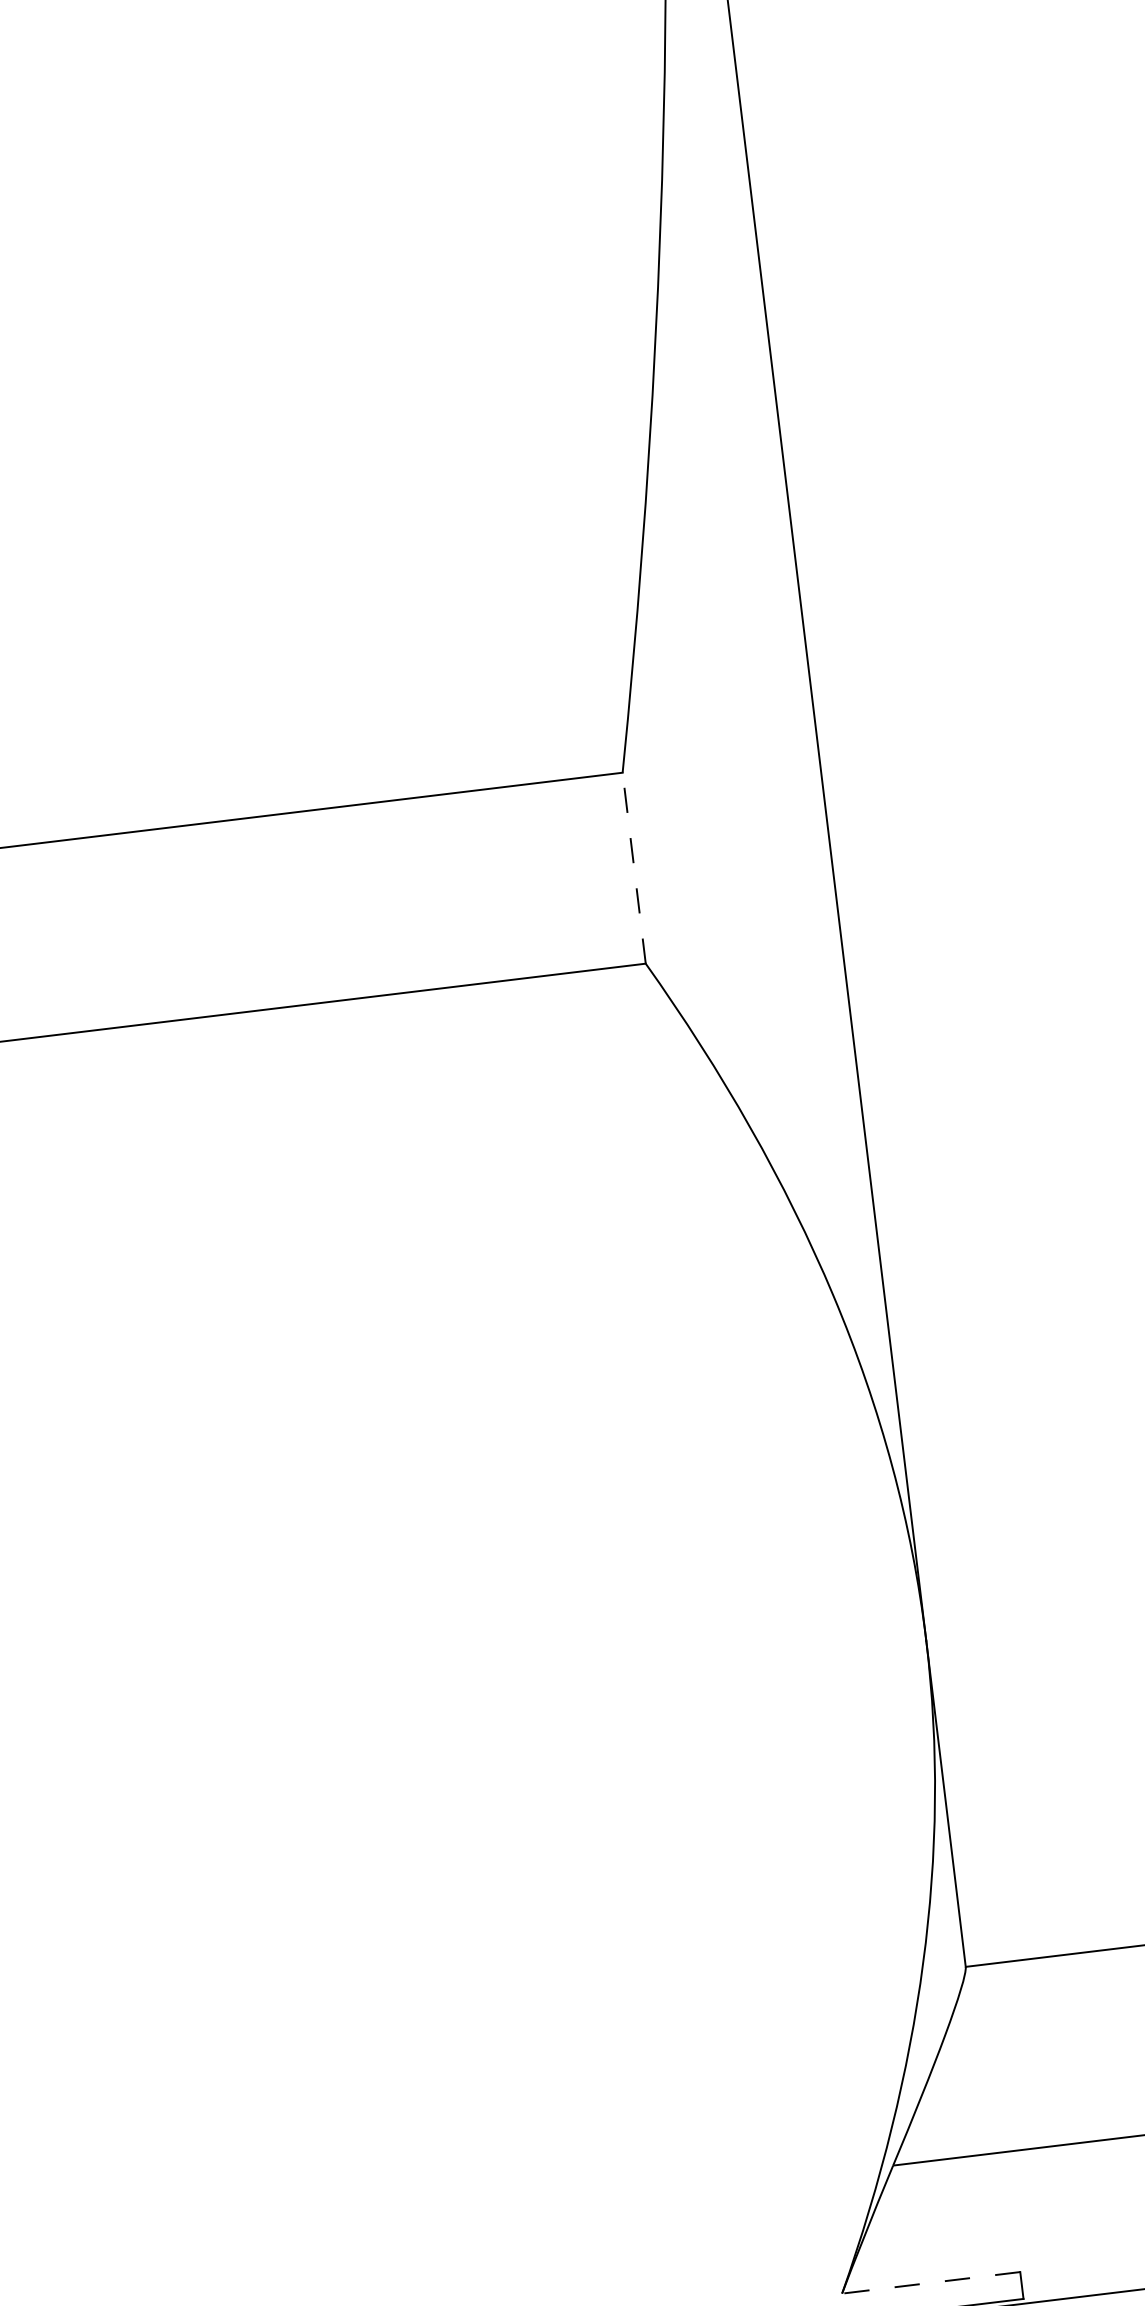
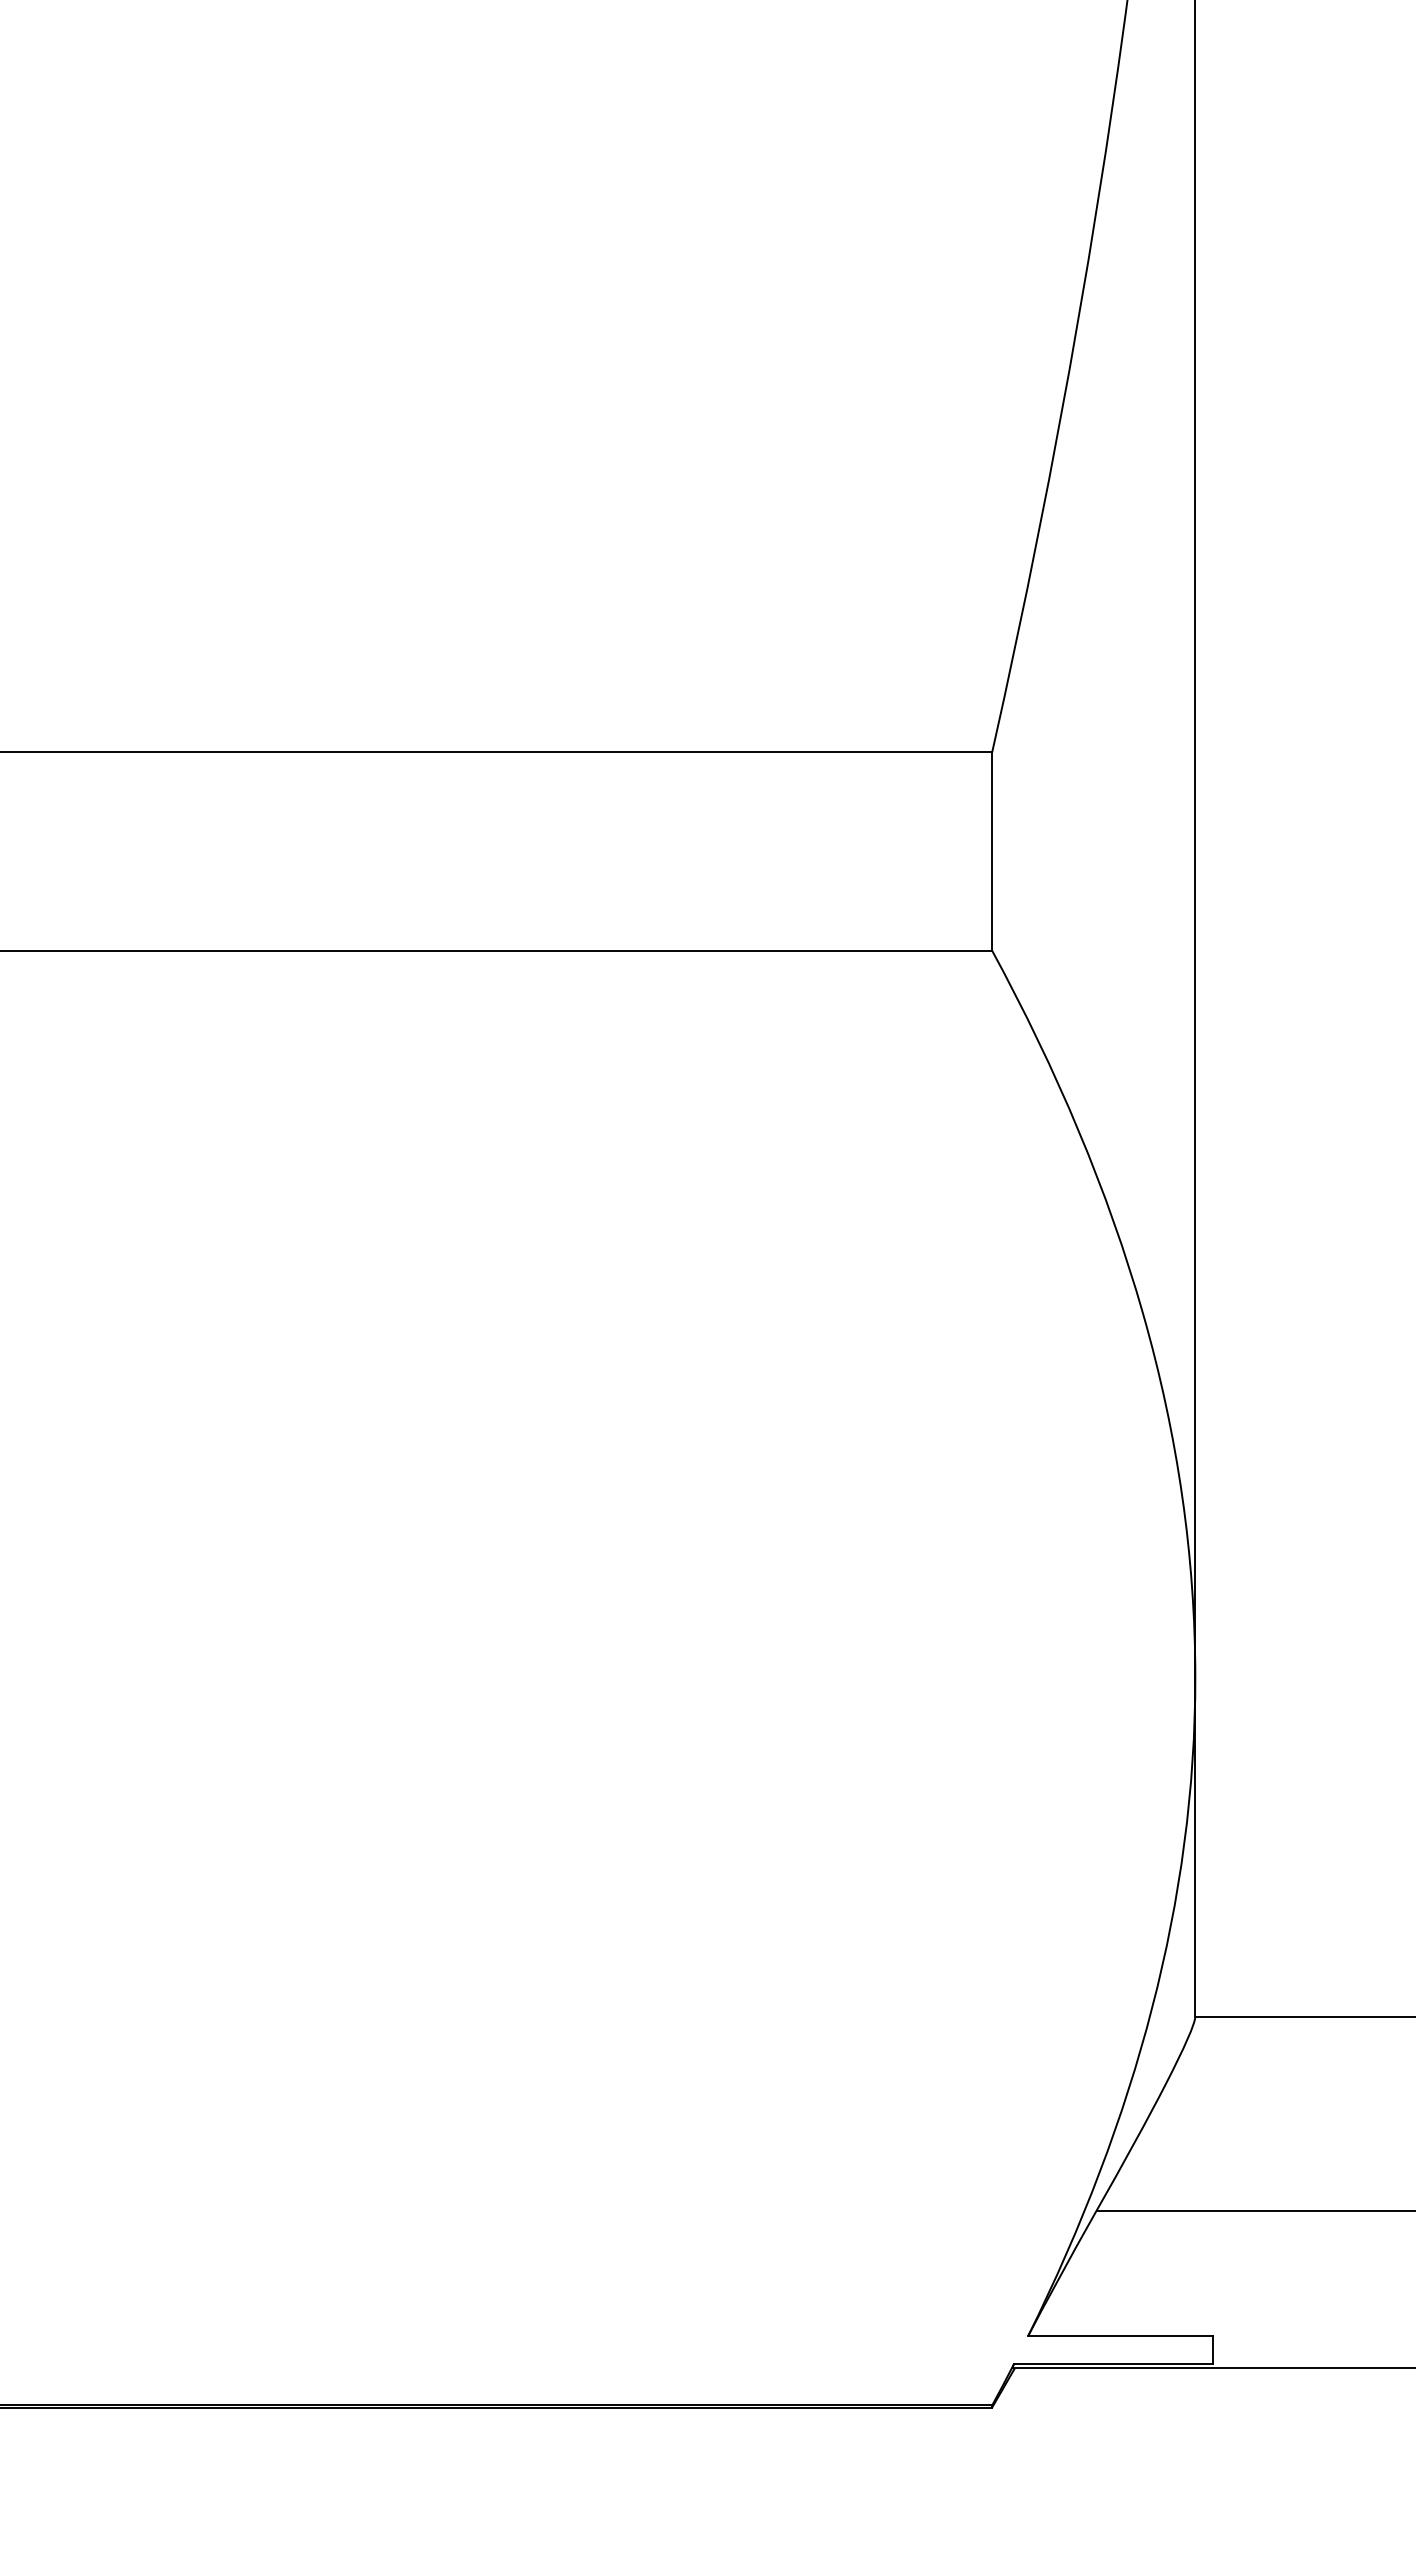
line: (634, 868) -> (992, 851), dashed -> solid
line: (930, 2282) -> (1120, 2335), dashed -> solid

